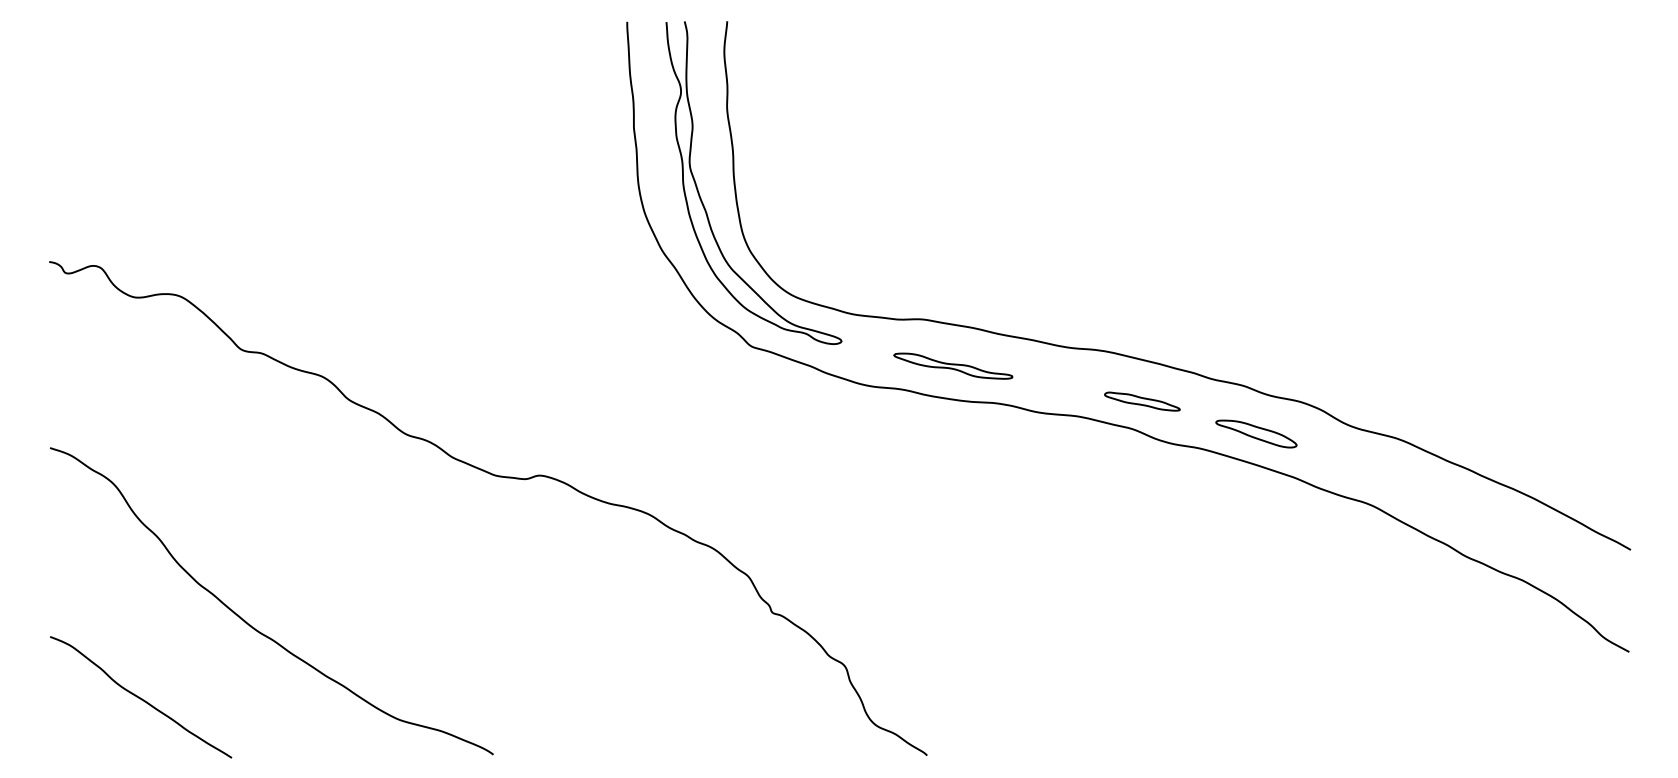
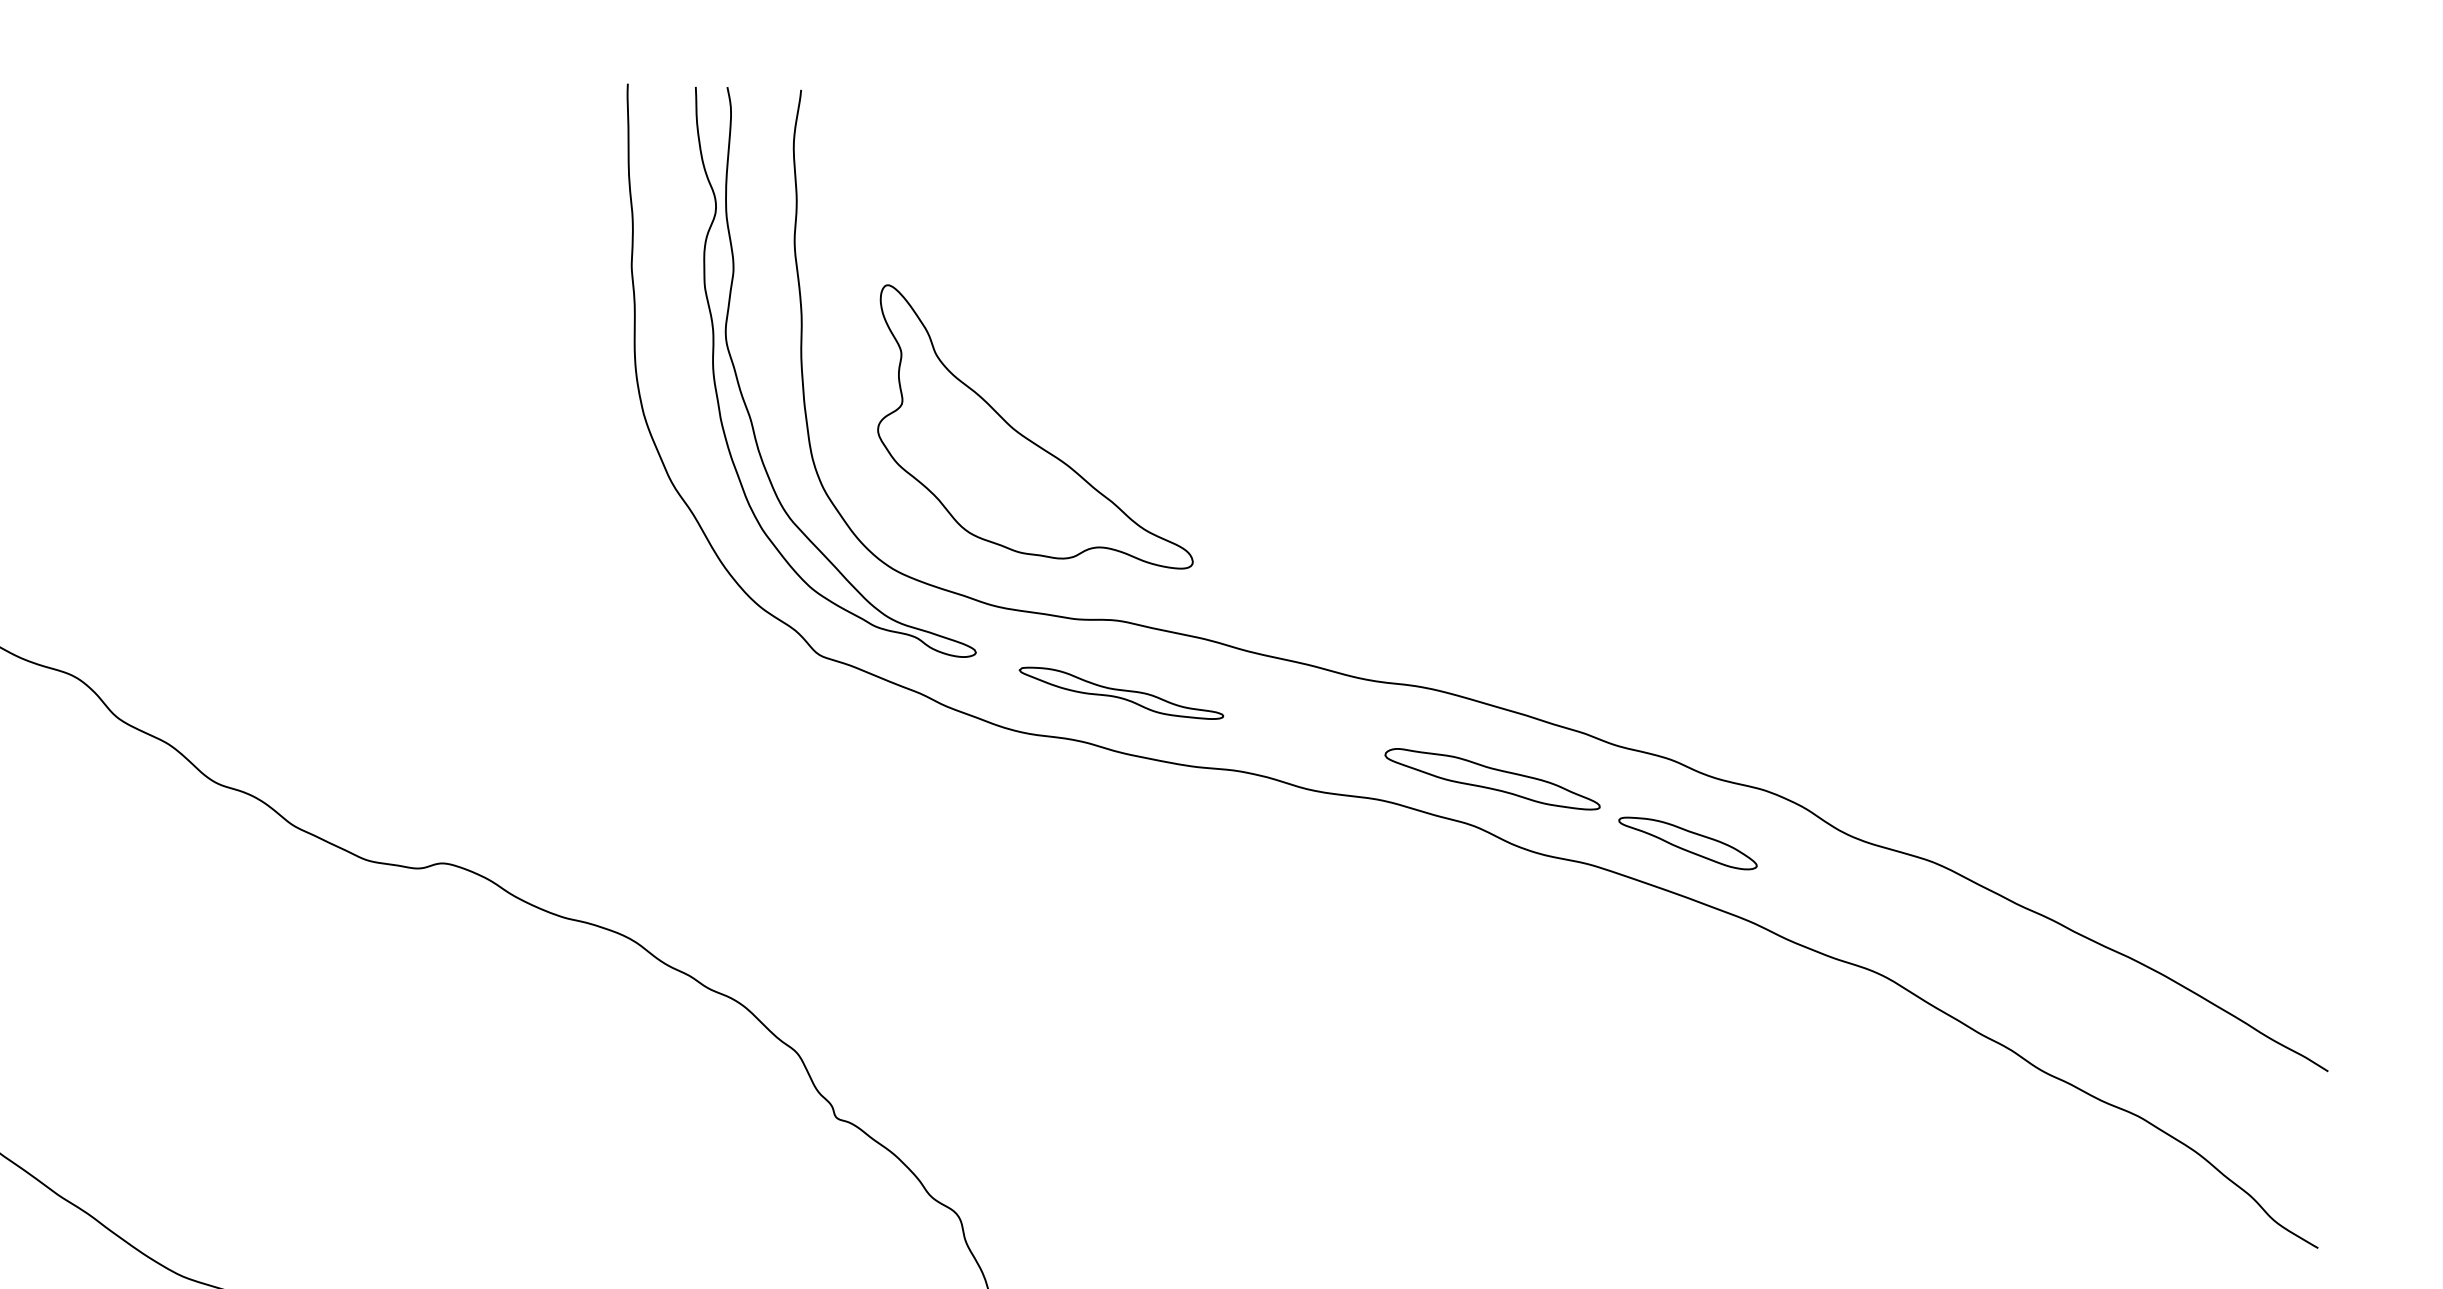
part: (867, 216) -> (1029, 438), added
part: (953, 365) -> (1121, 692), moved
part: (1142, 401) -> (1492, 778), size x1.67

